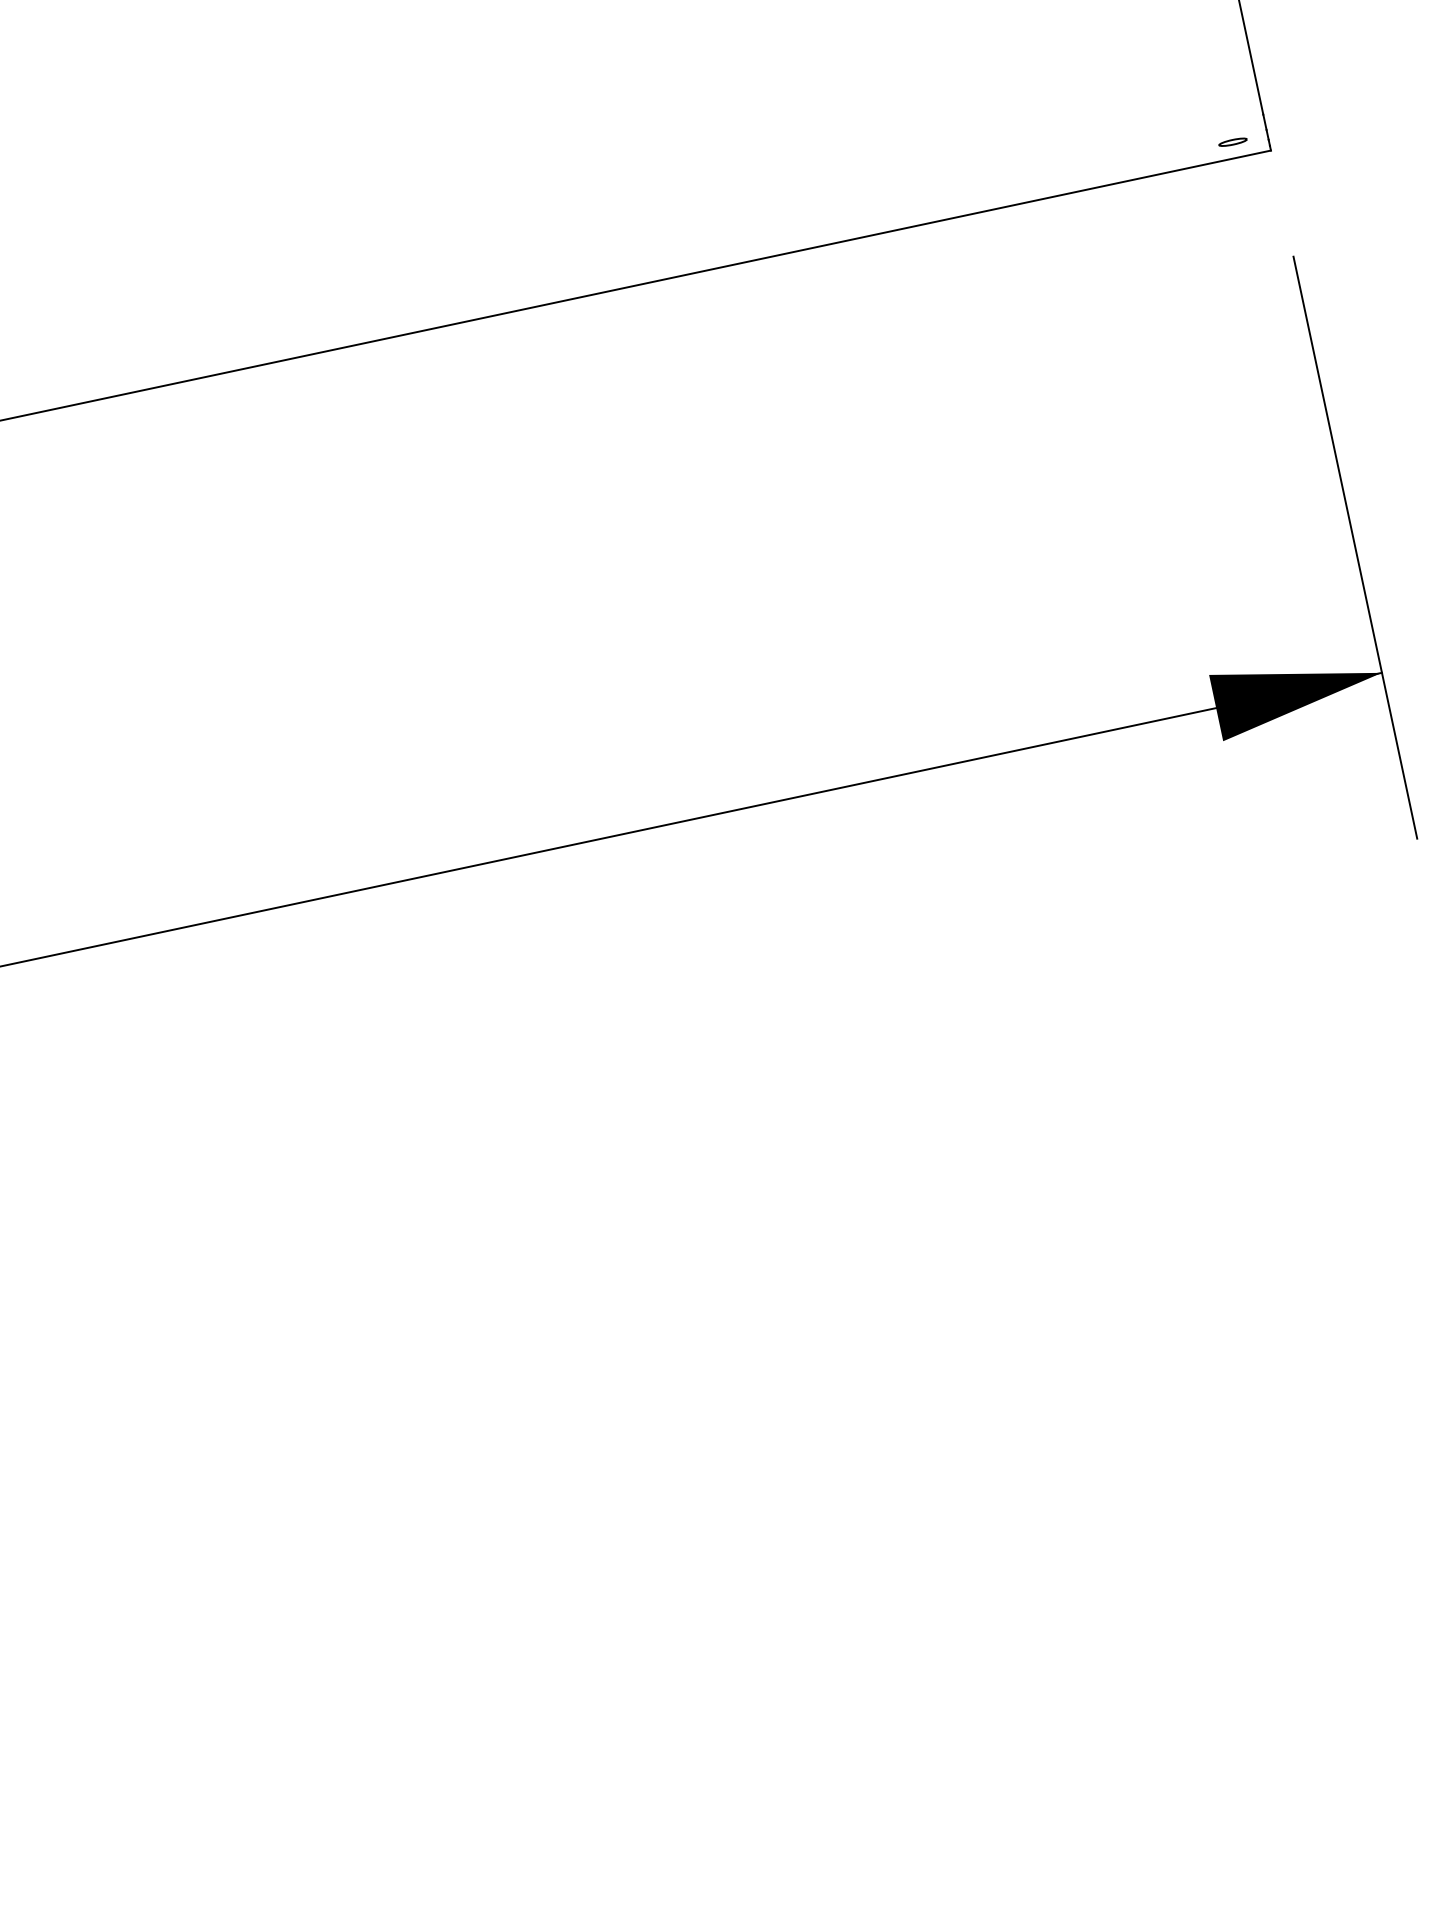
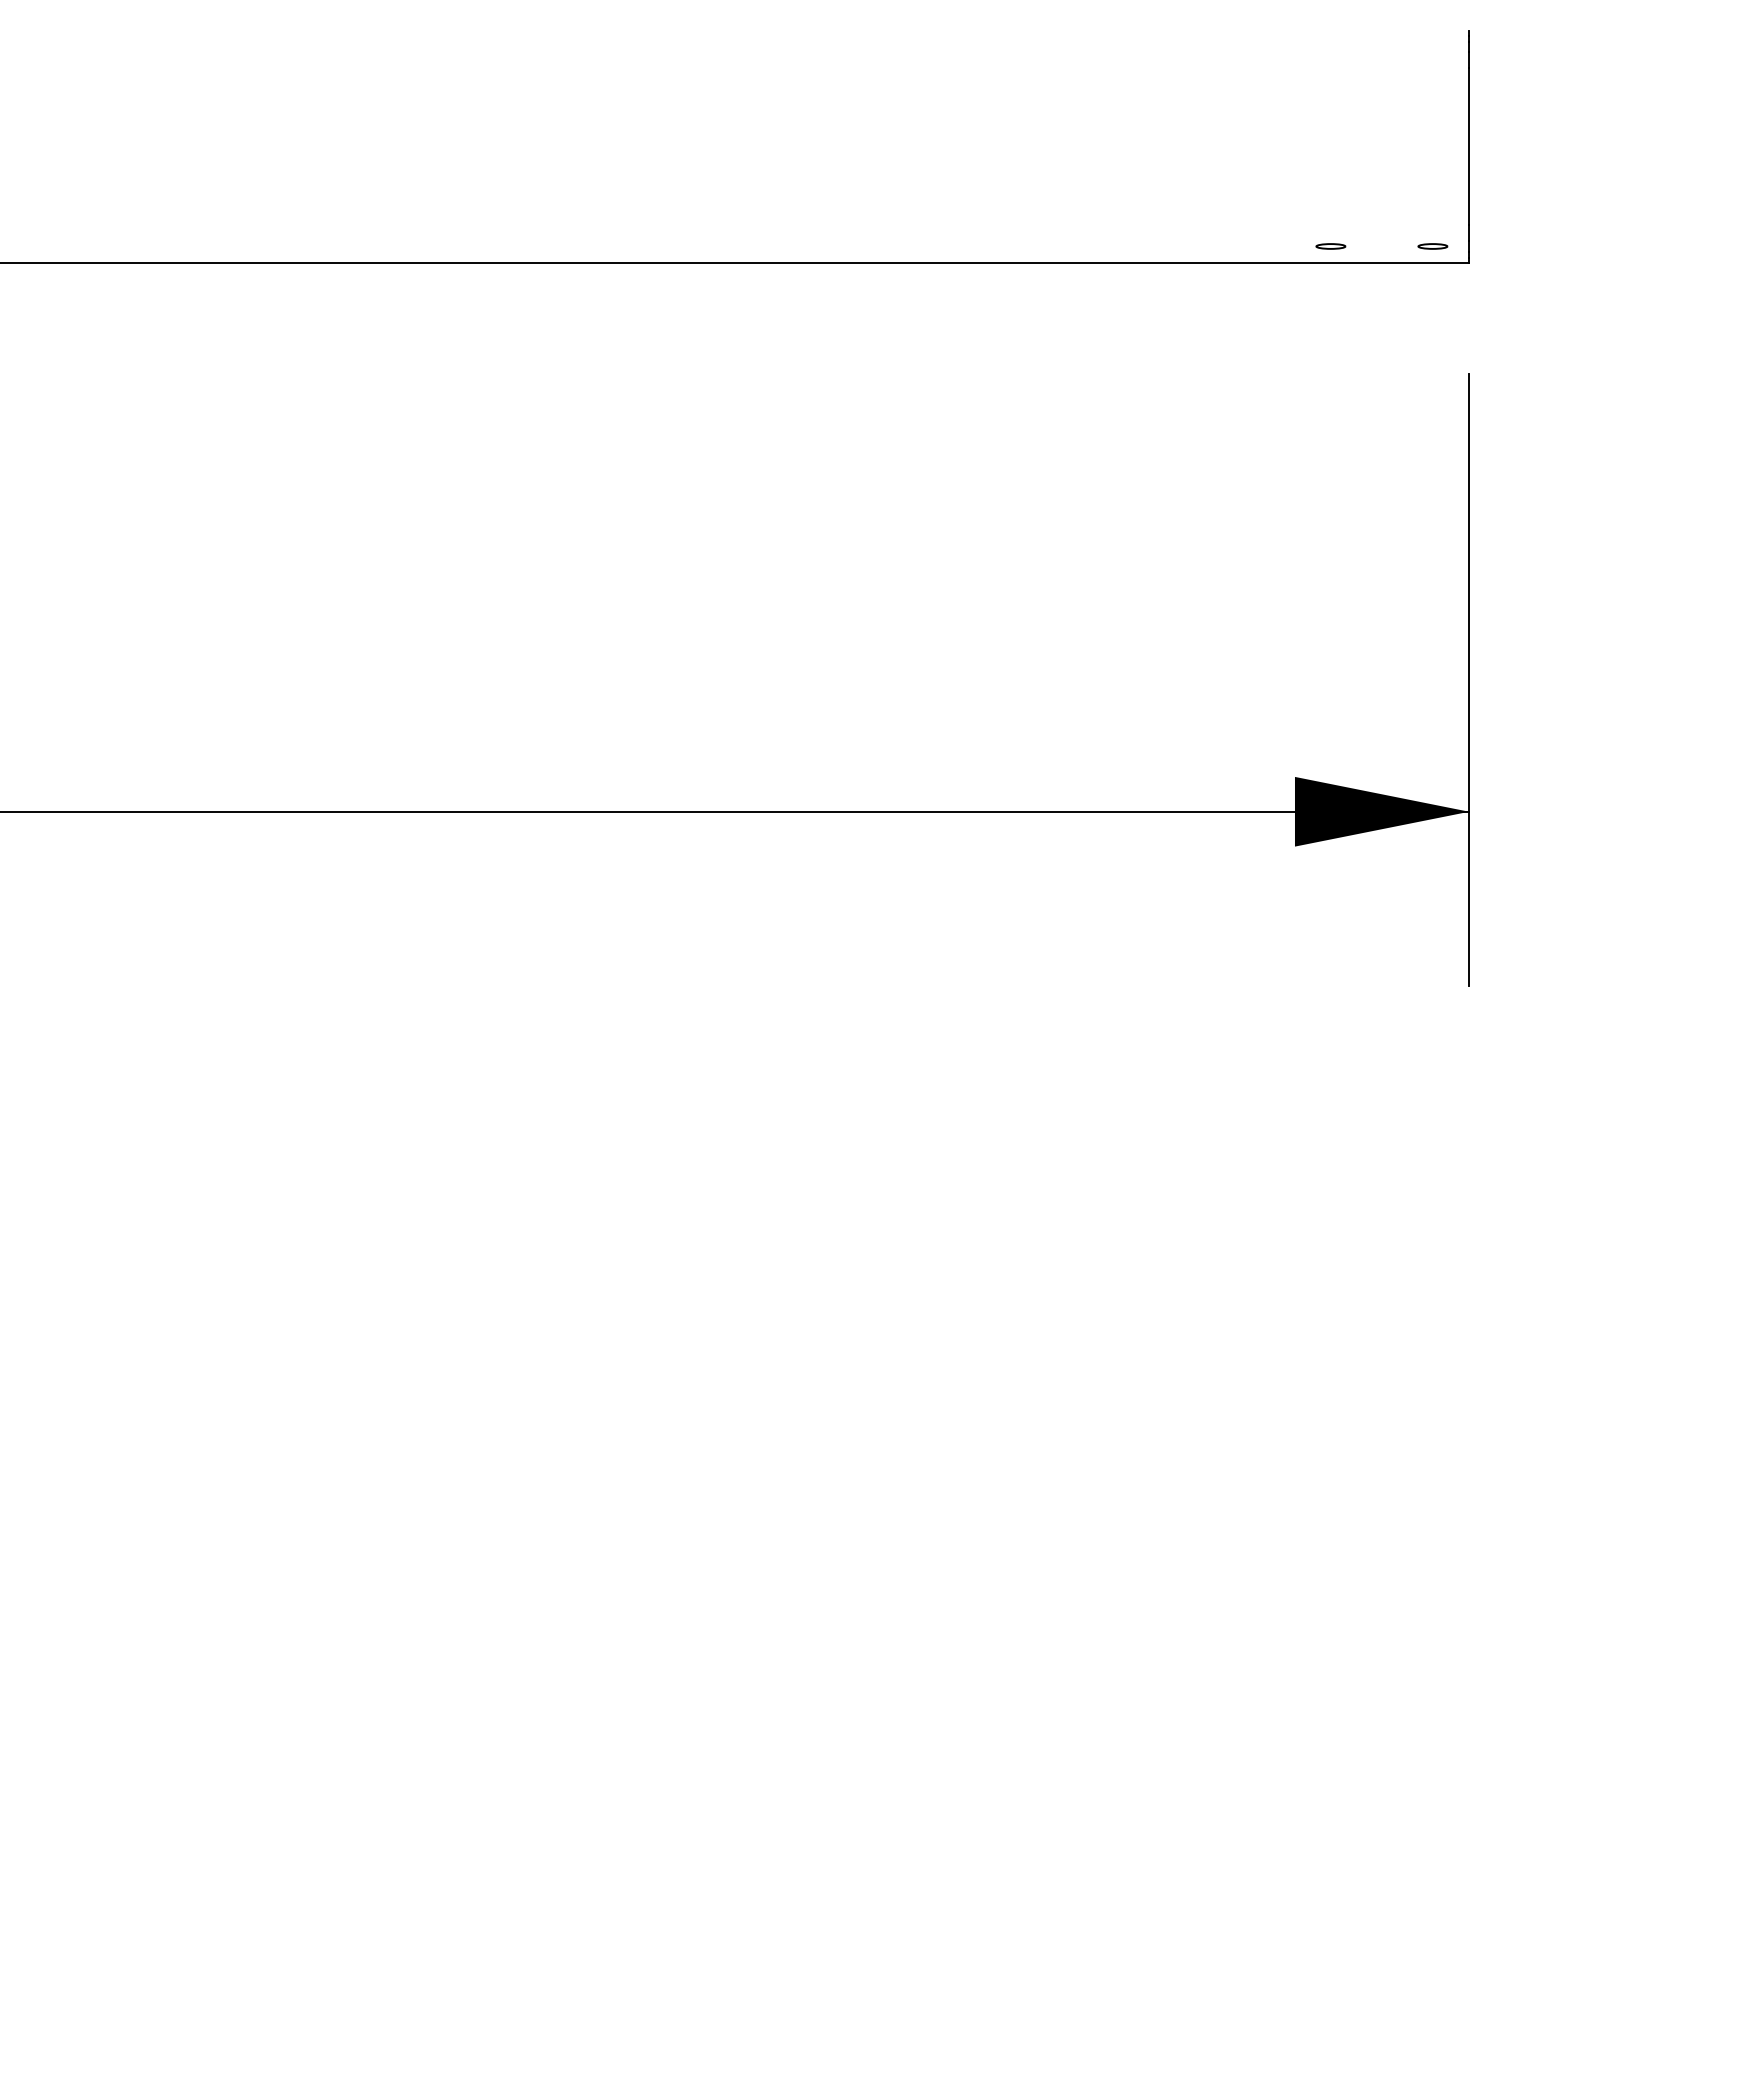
part: (1135, 163) -> (1330, 246), added

